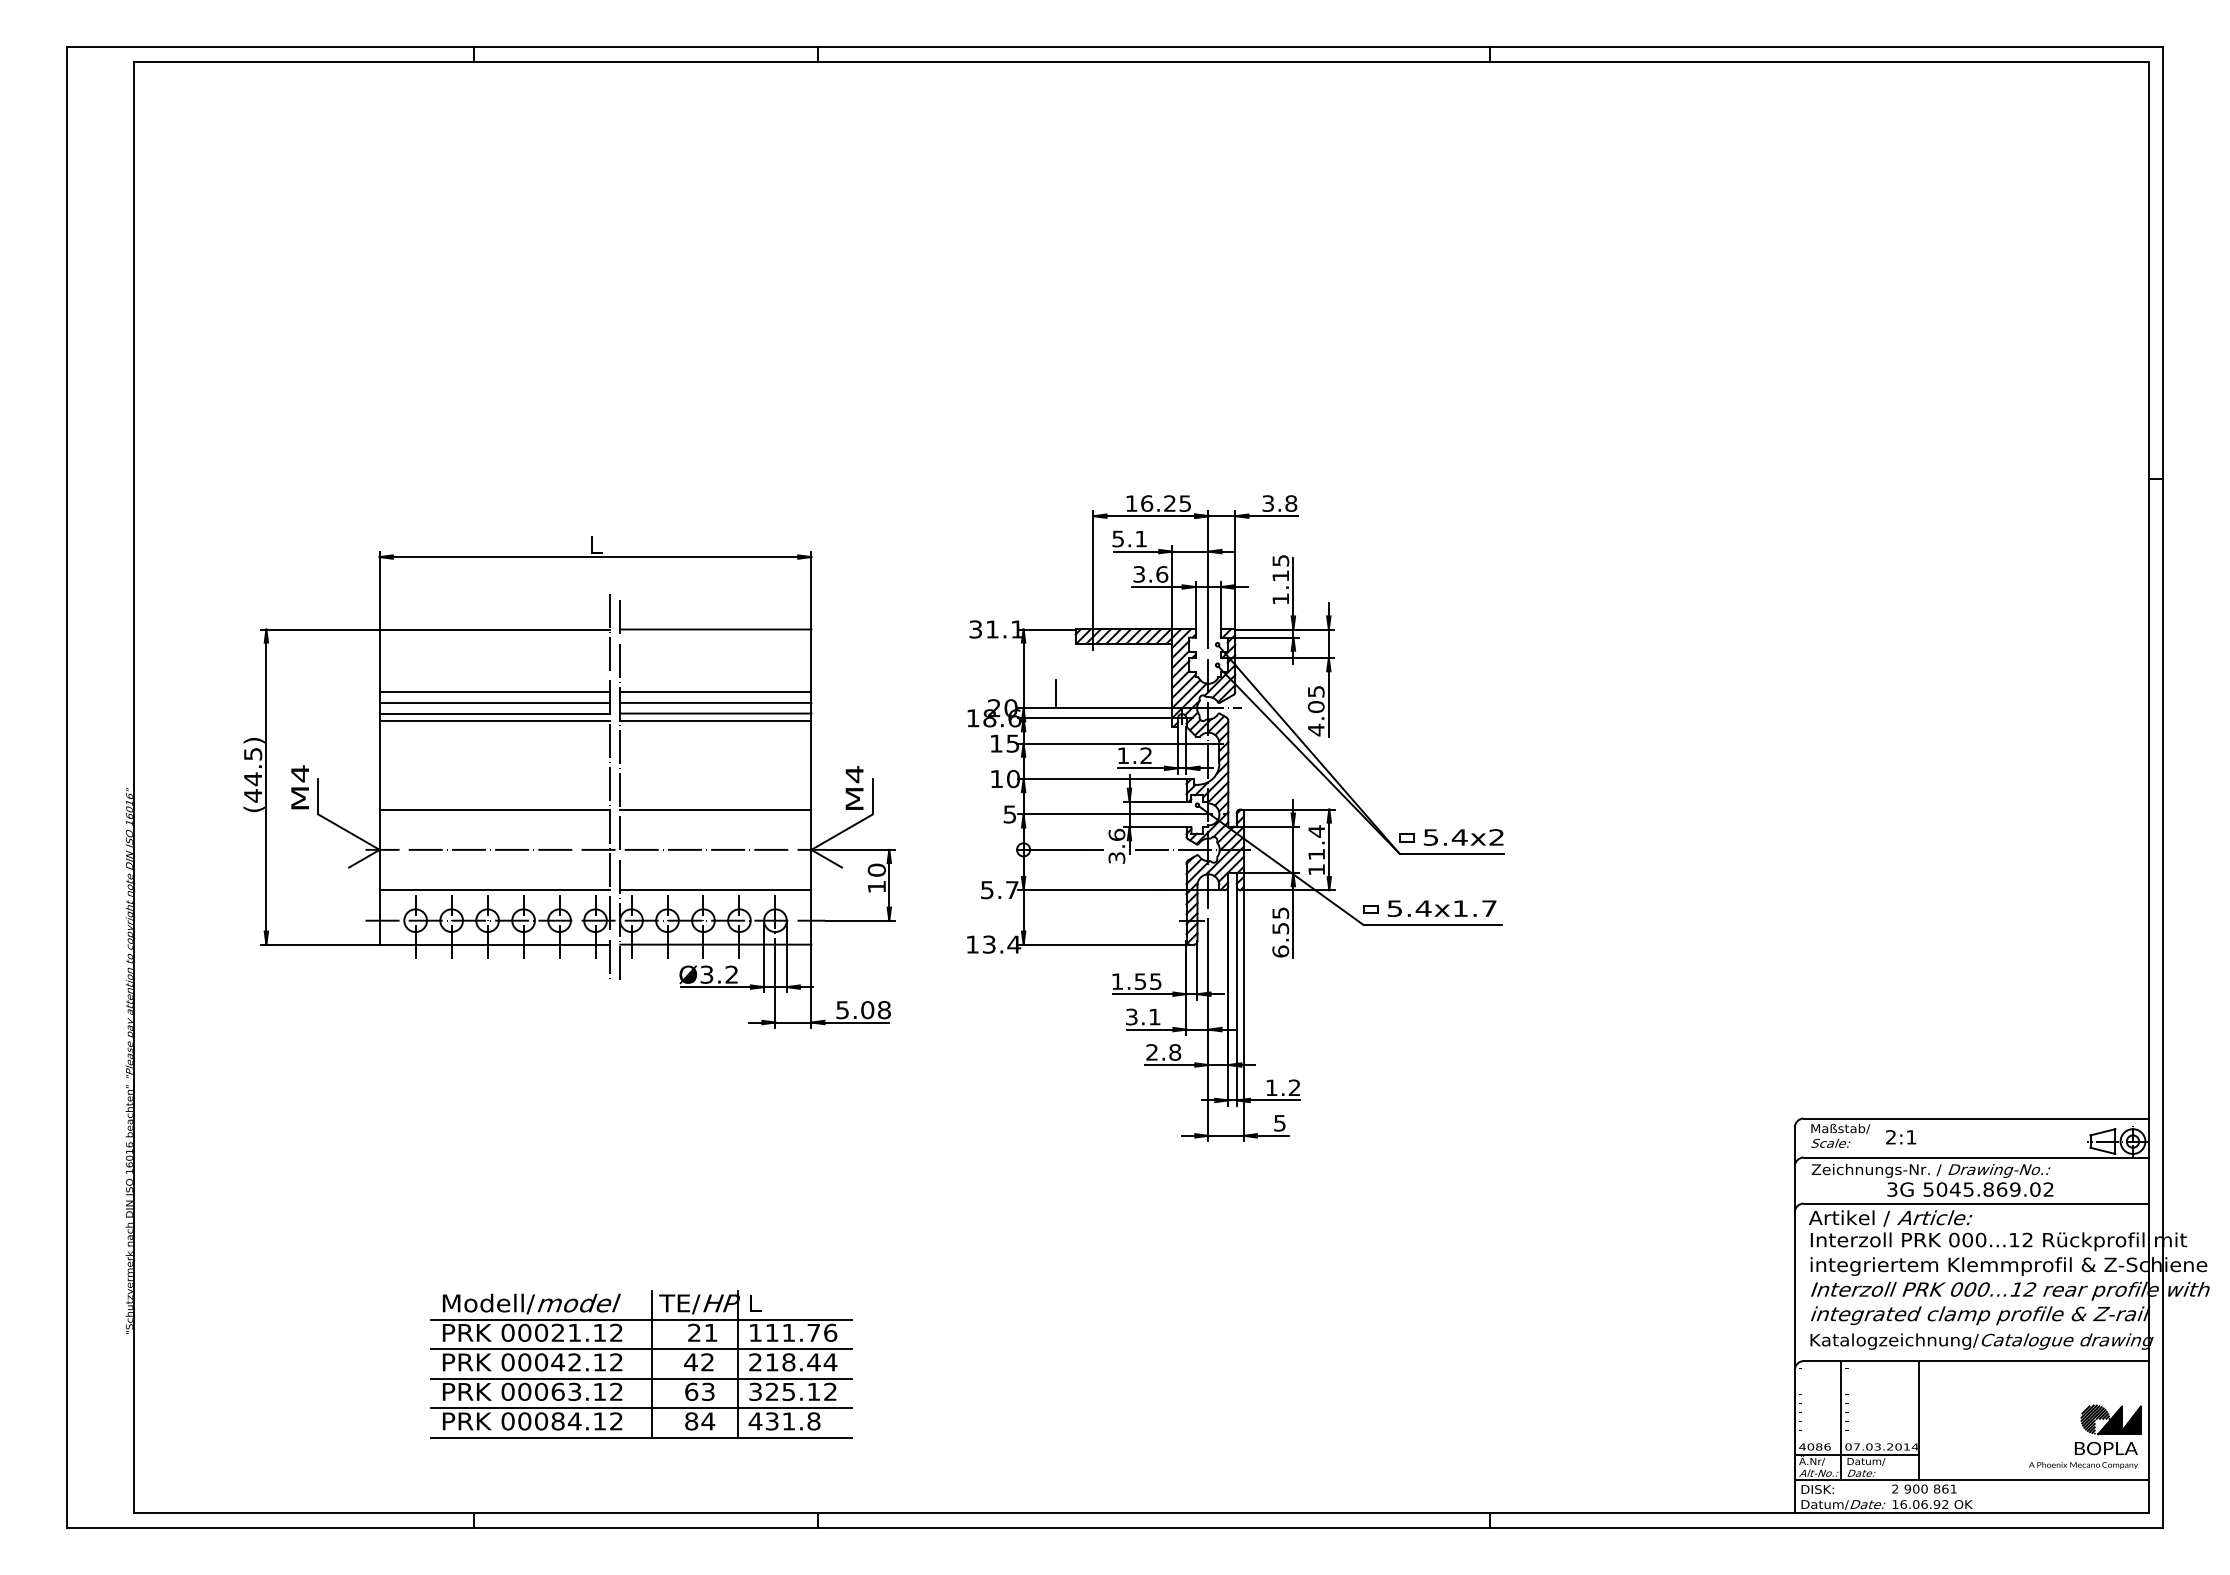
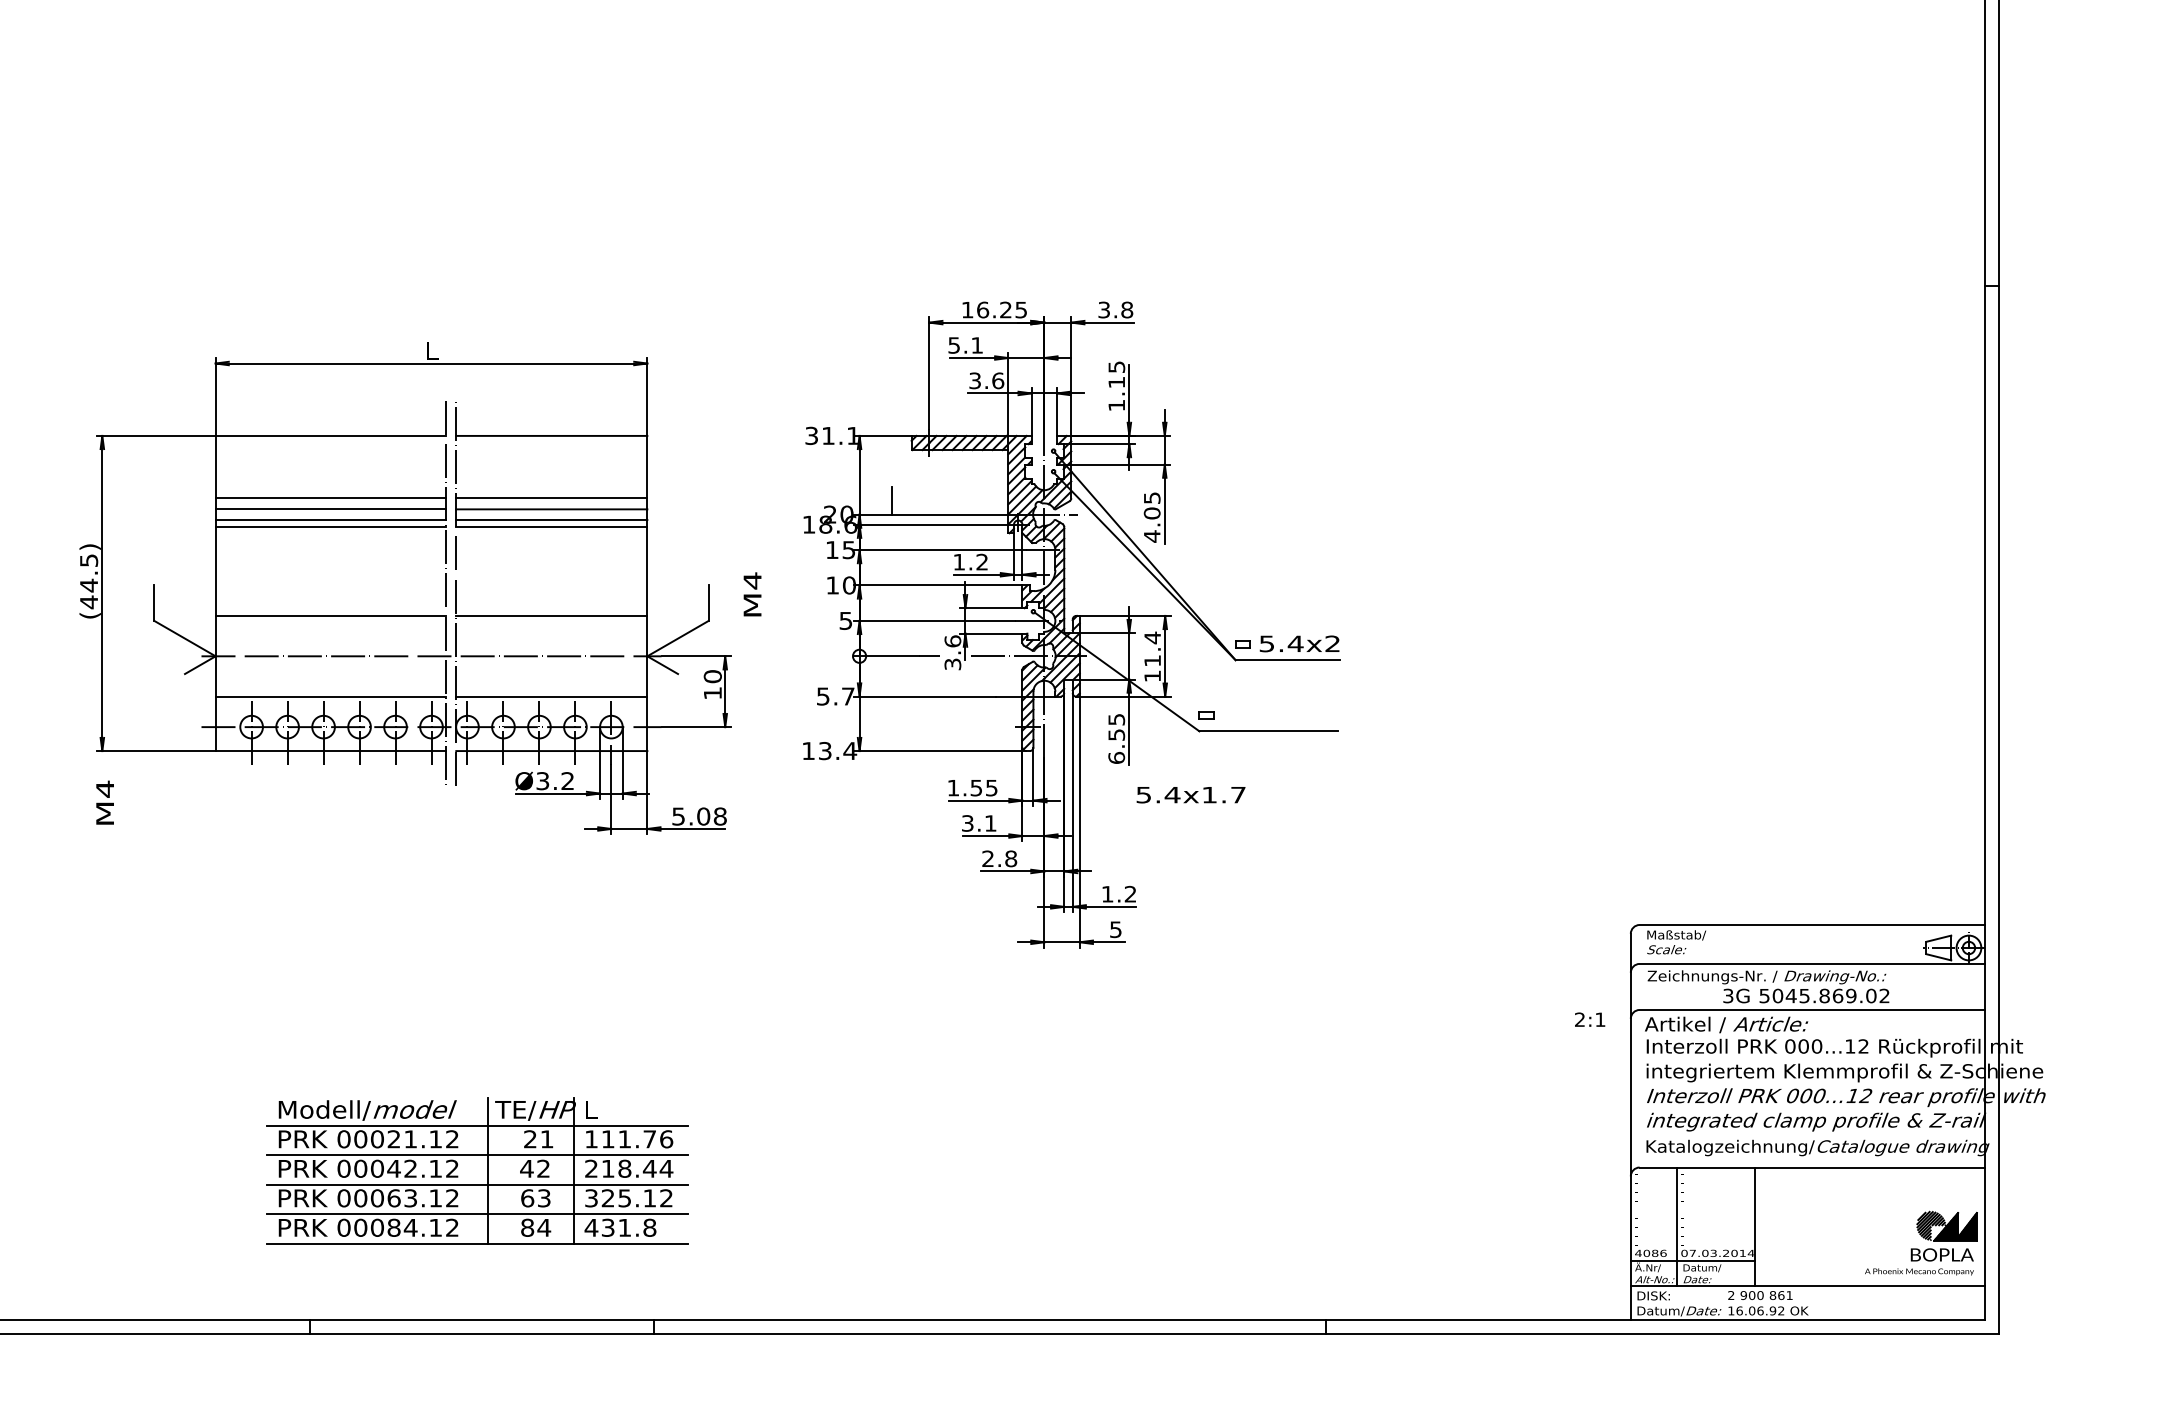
text: (299, 787) -> (104, 802), moved
text: (854, 787) -> (752, 593), moved
text: (1441, 908) -> (1190, 794), moved
text: (1901, 1137) -> (1590, 1019), moved

